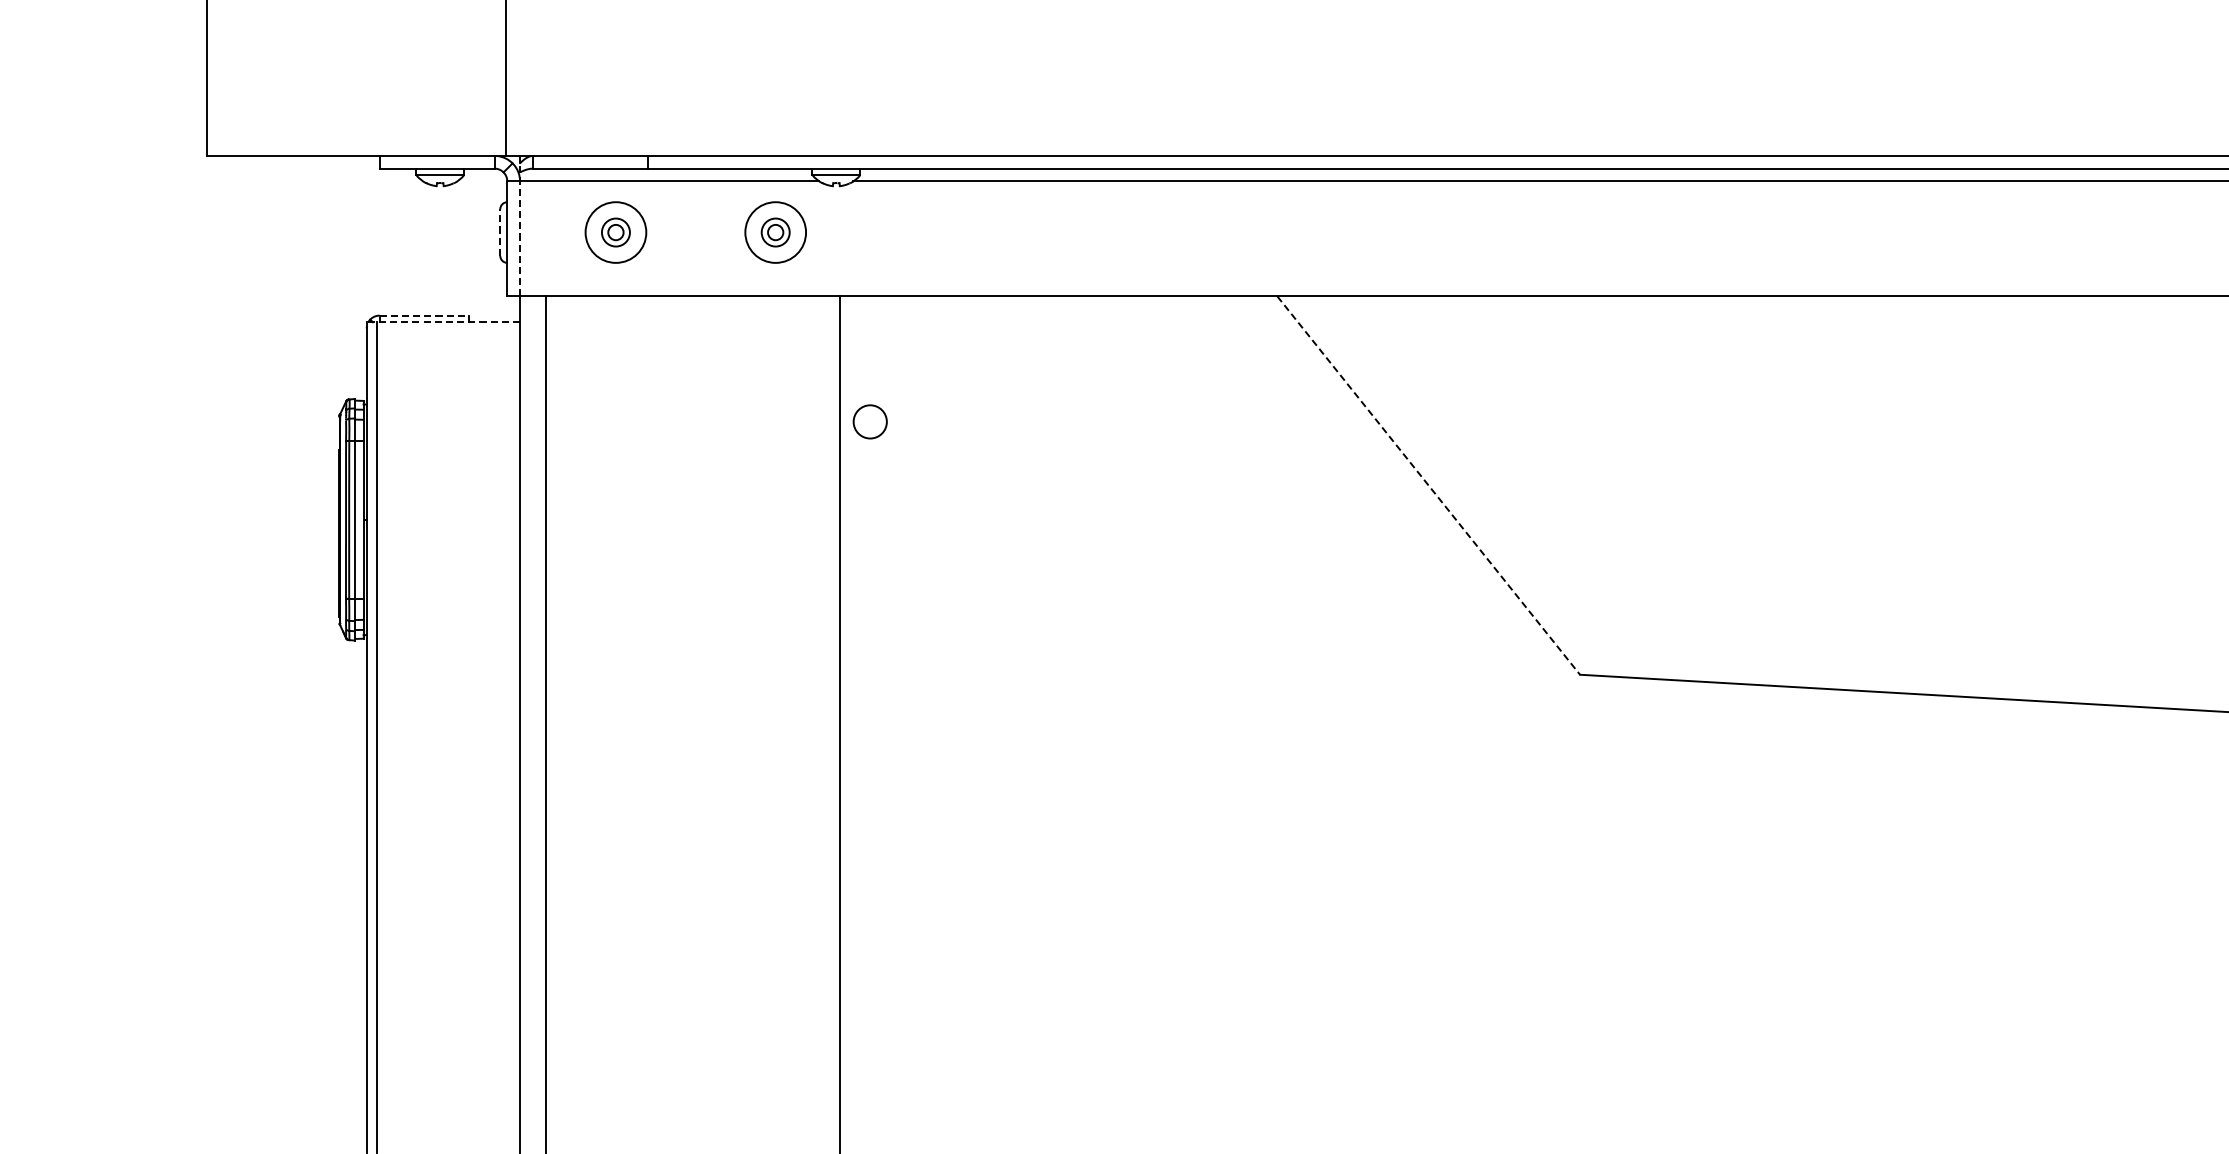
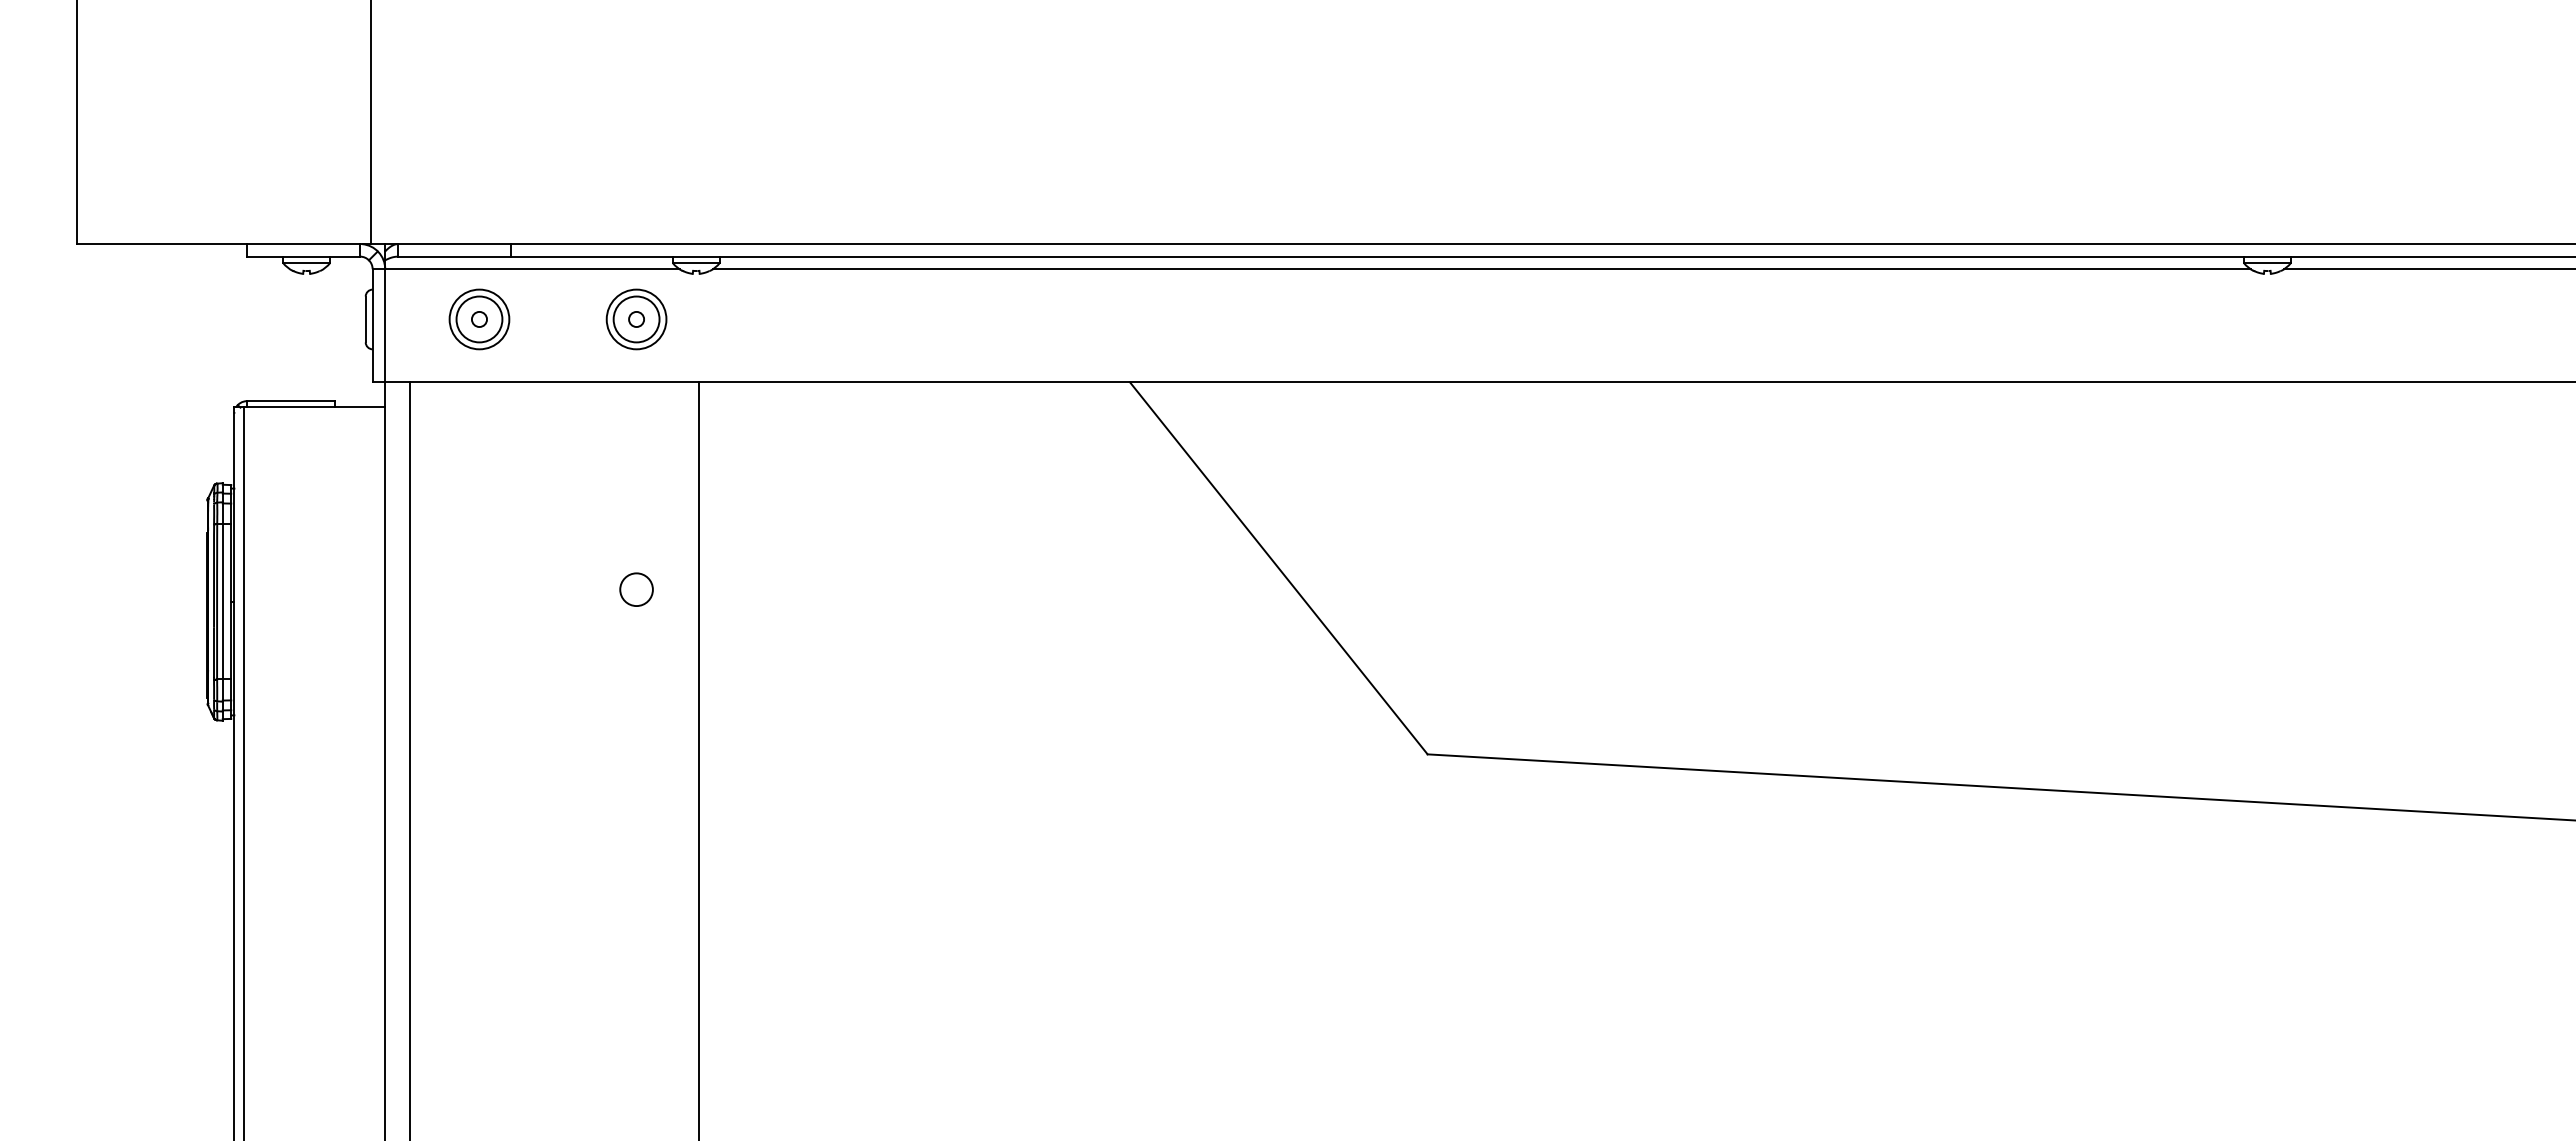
line: (520, 229) -> (385, 316), dashed -> solid
line: (500, 232) -> (365, 319), dashed -> solid
circle: (615, 232) -> (479, 319), size x1.67
circle: (775, 232) -> (636, 319), size x1.67
line: (423, 315) -> (290, 401), dashed -> solid
line: (443, 322) -> (309, 407), dashed -> solid
circle: (870, 421) -> (636, 589), moved
line: (1429, 485) -> (1279, 568), dashed -> solid

